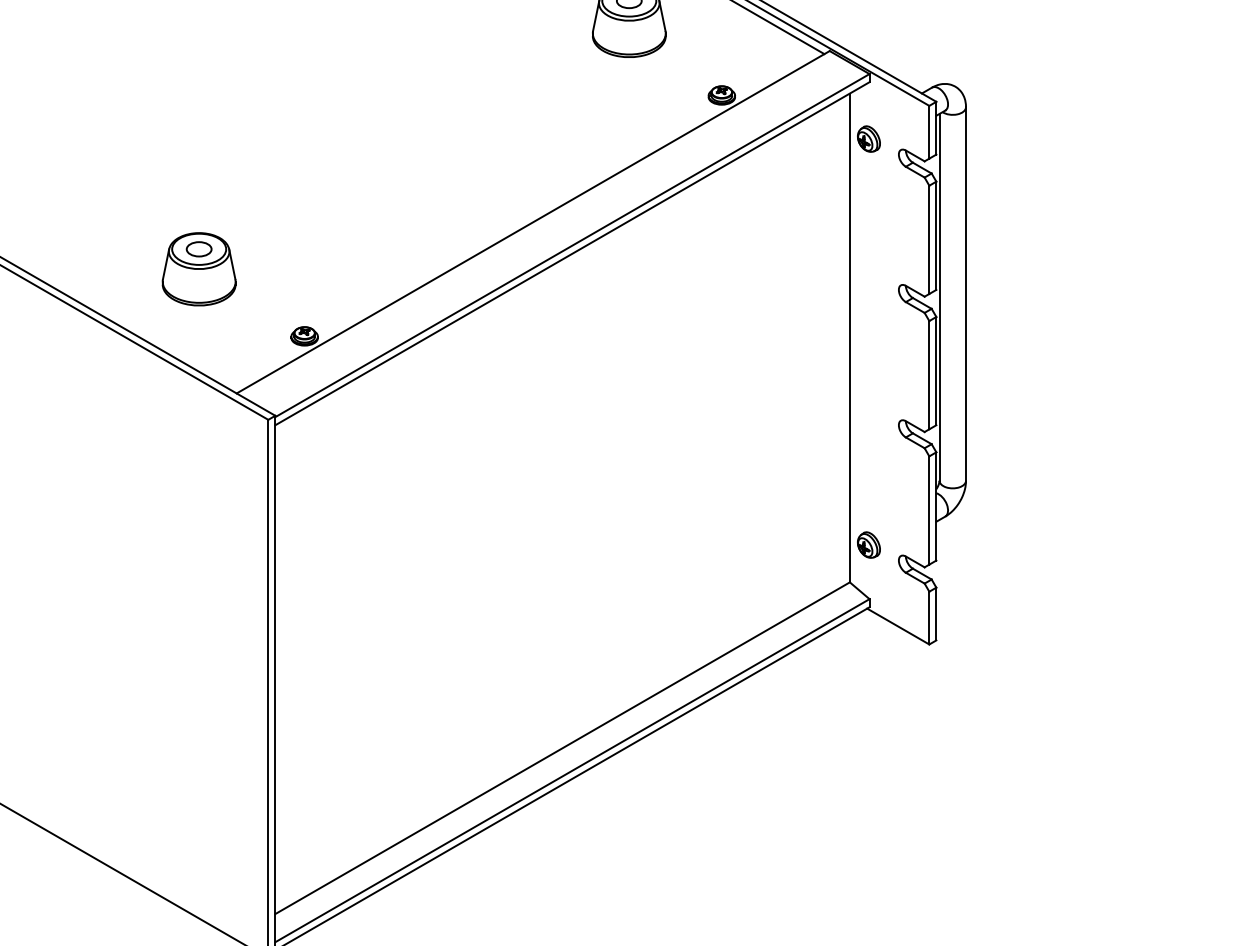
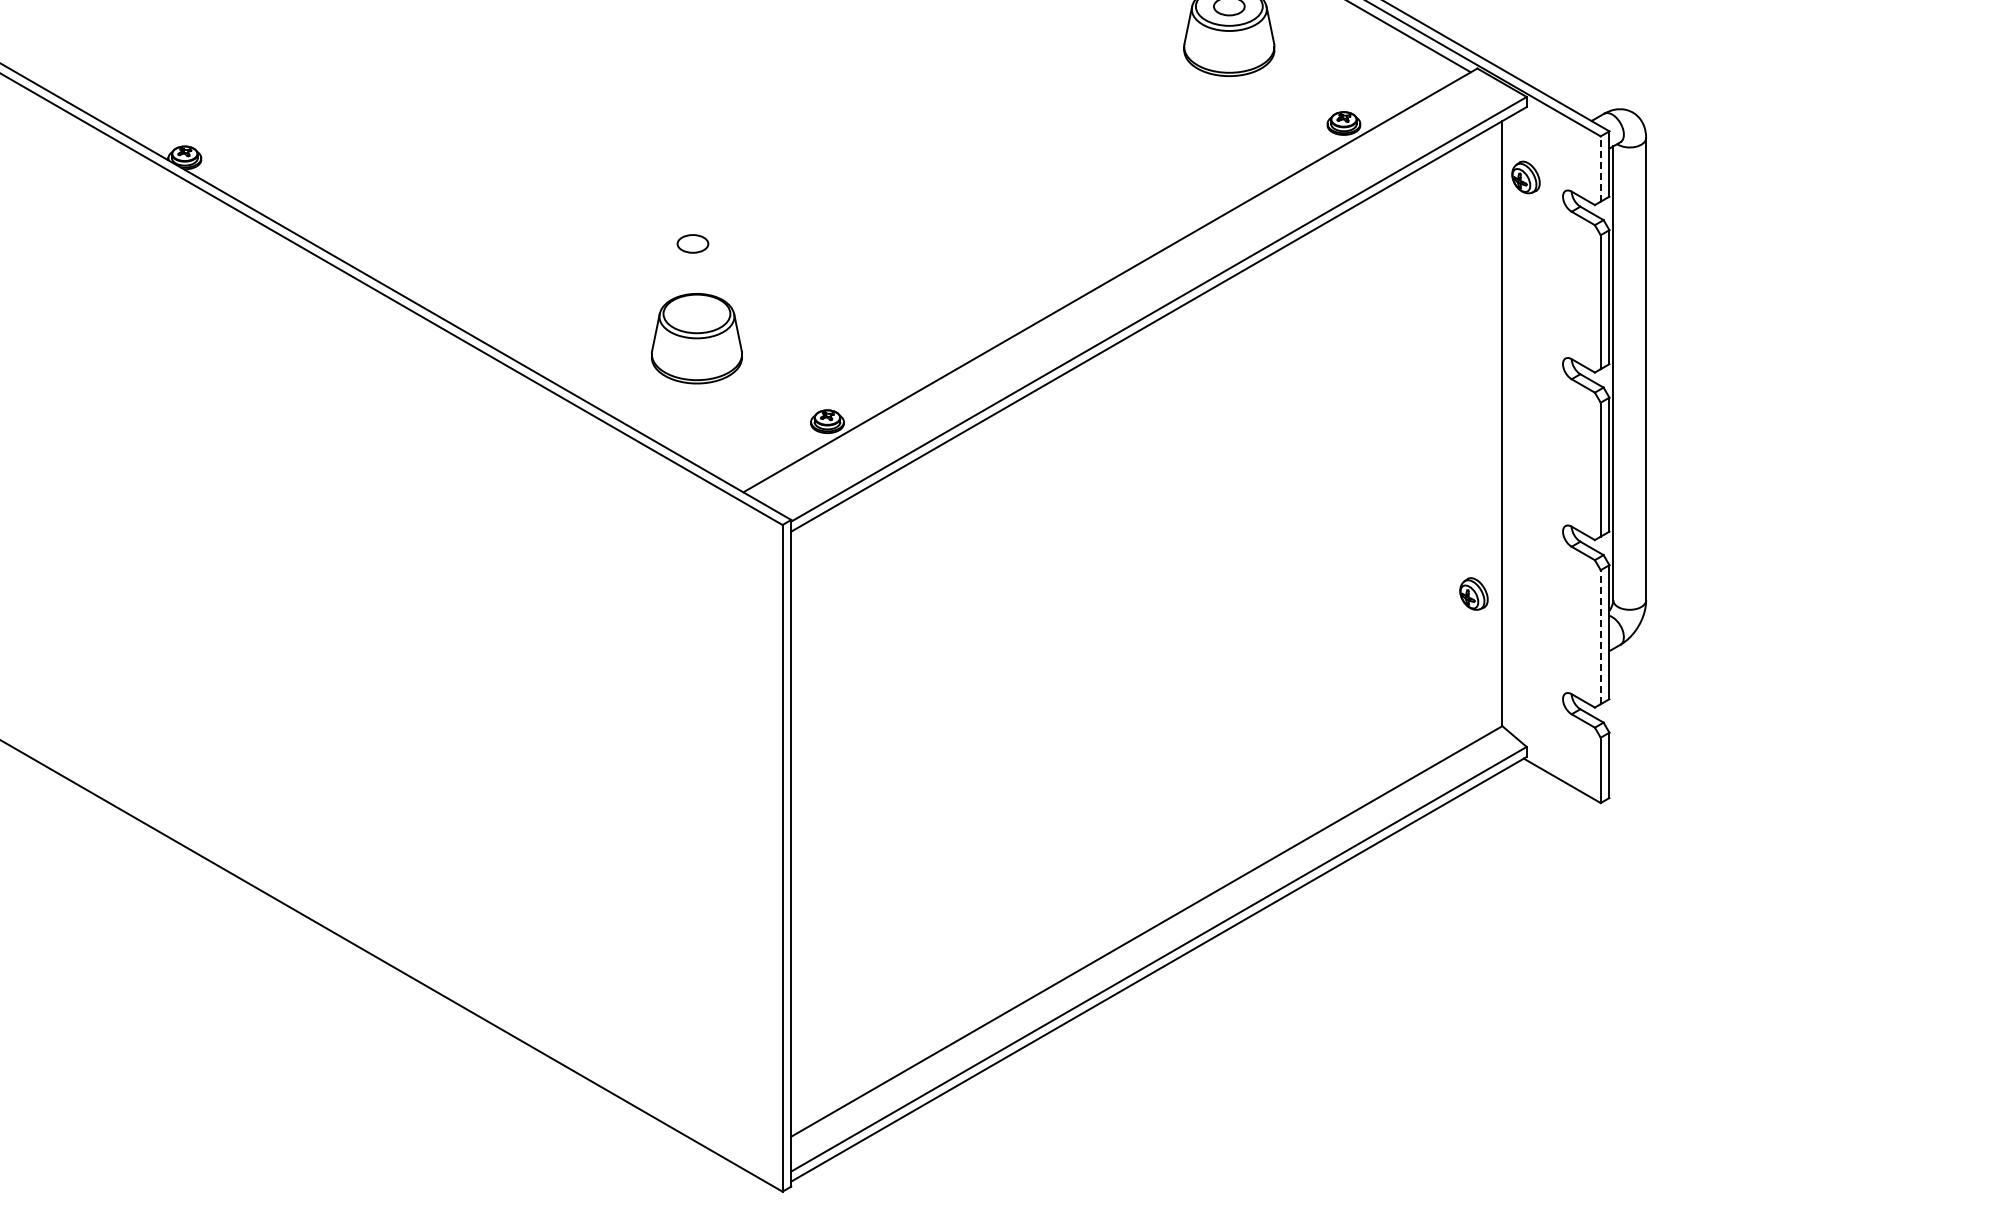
line: (929, 132) -> (1600, 169), solid -> dashed
part: (198, 248) -> (692, 243), moved
line: (929, 509) -> (1600, 636), solid -> dashed
part: (868, 544) -> (1473, 593), moved

